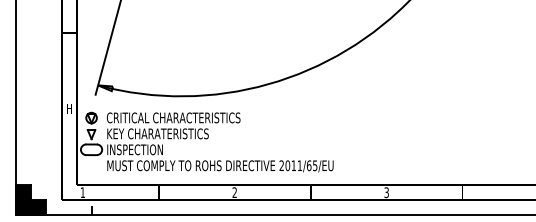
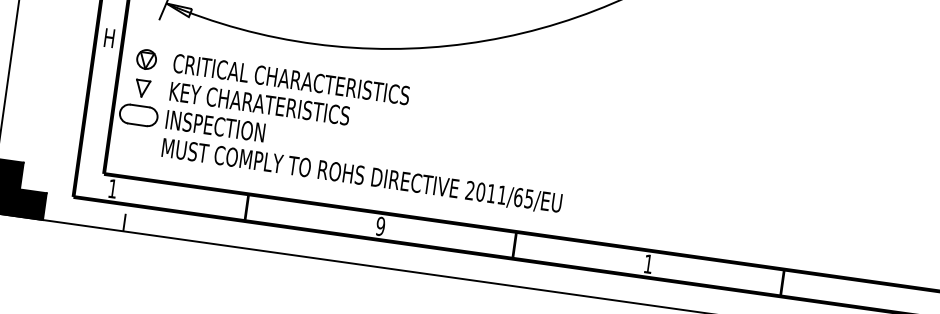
text: (234, 192) -> (380, 226), 2 -> 9
text: (386, 192) -> (648, 263), 3 -> 1

